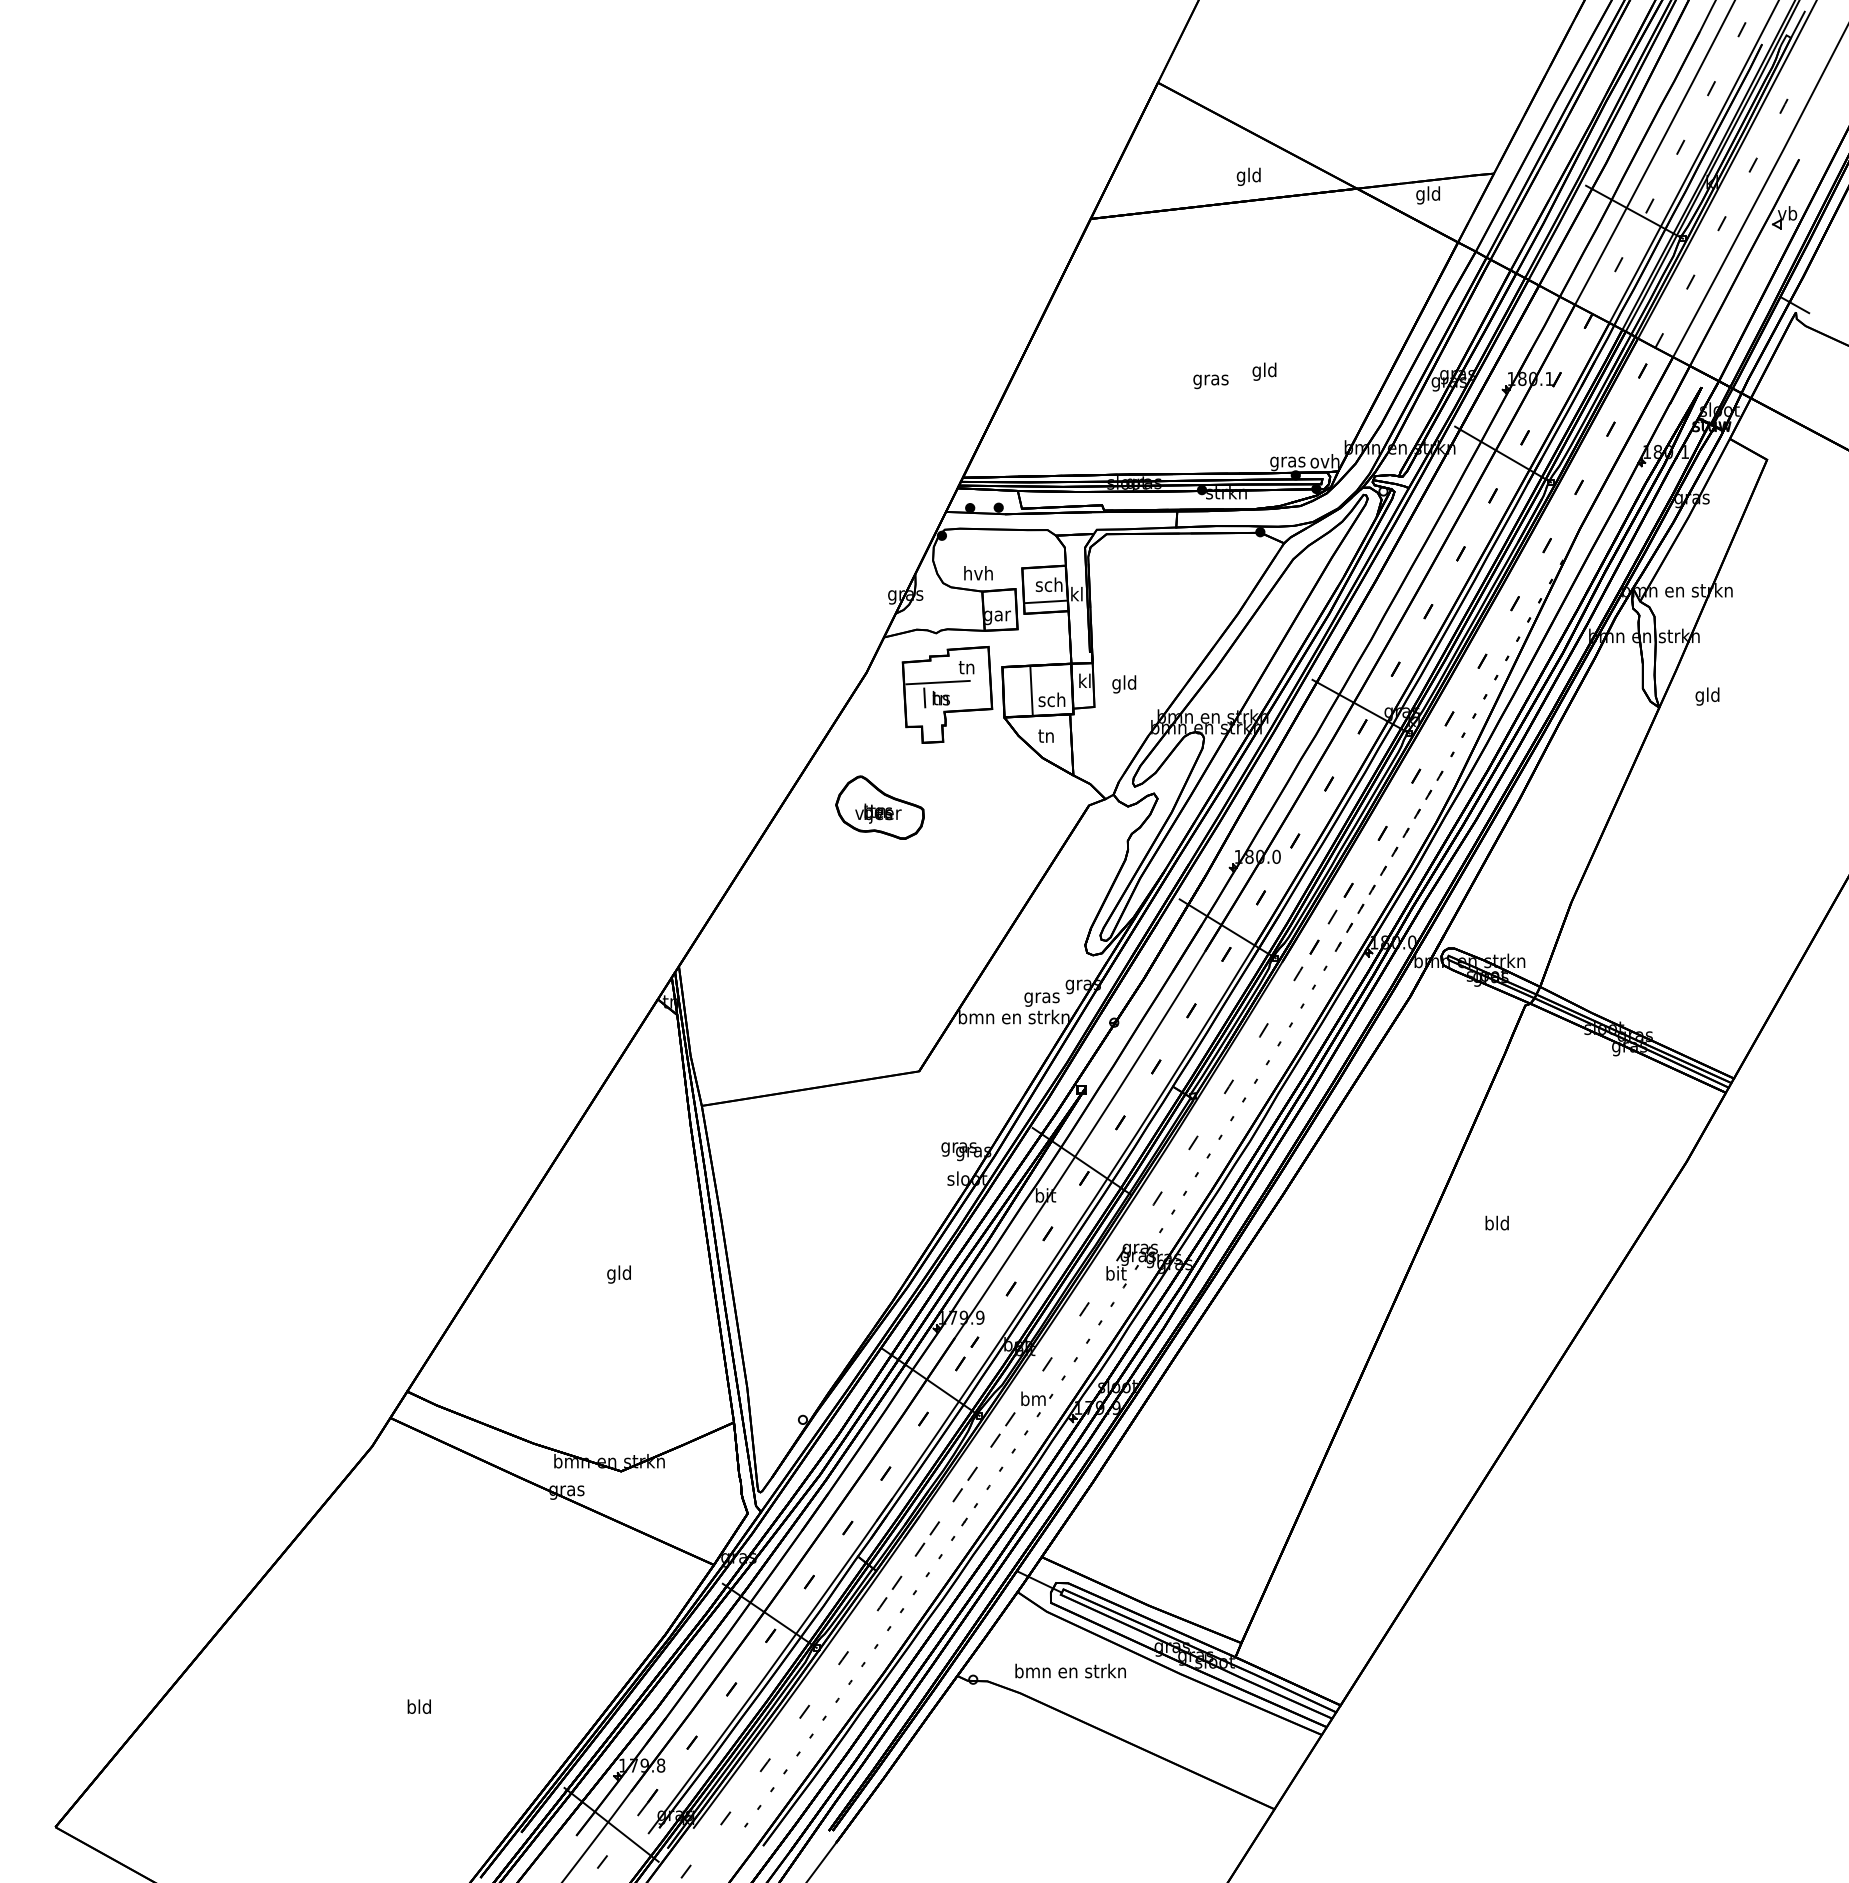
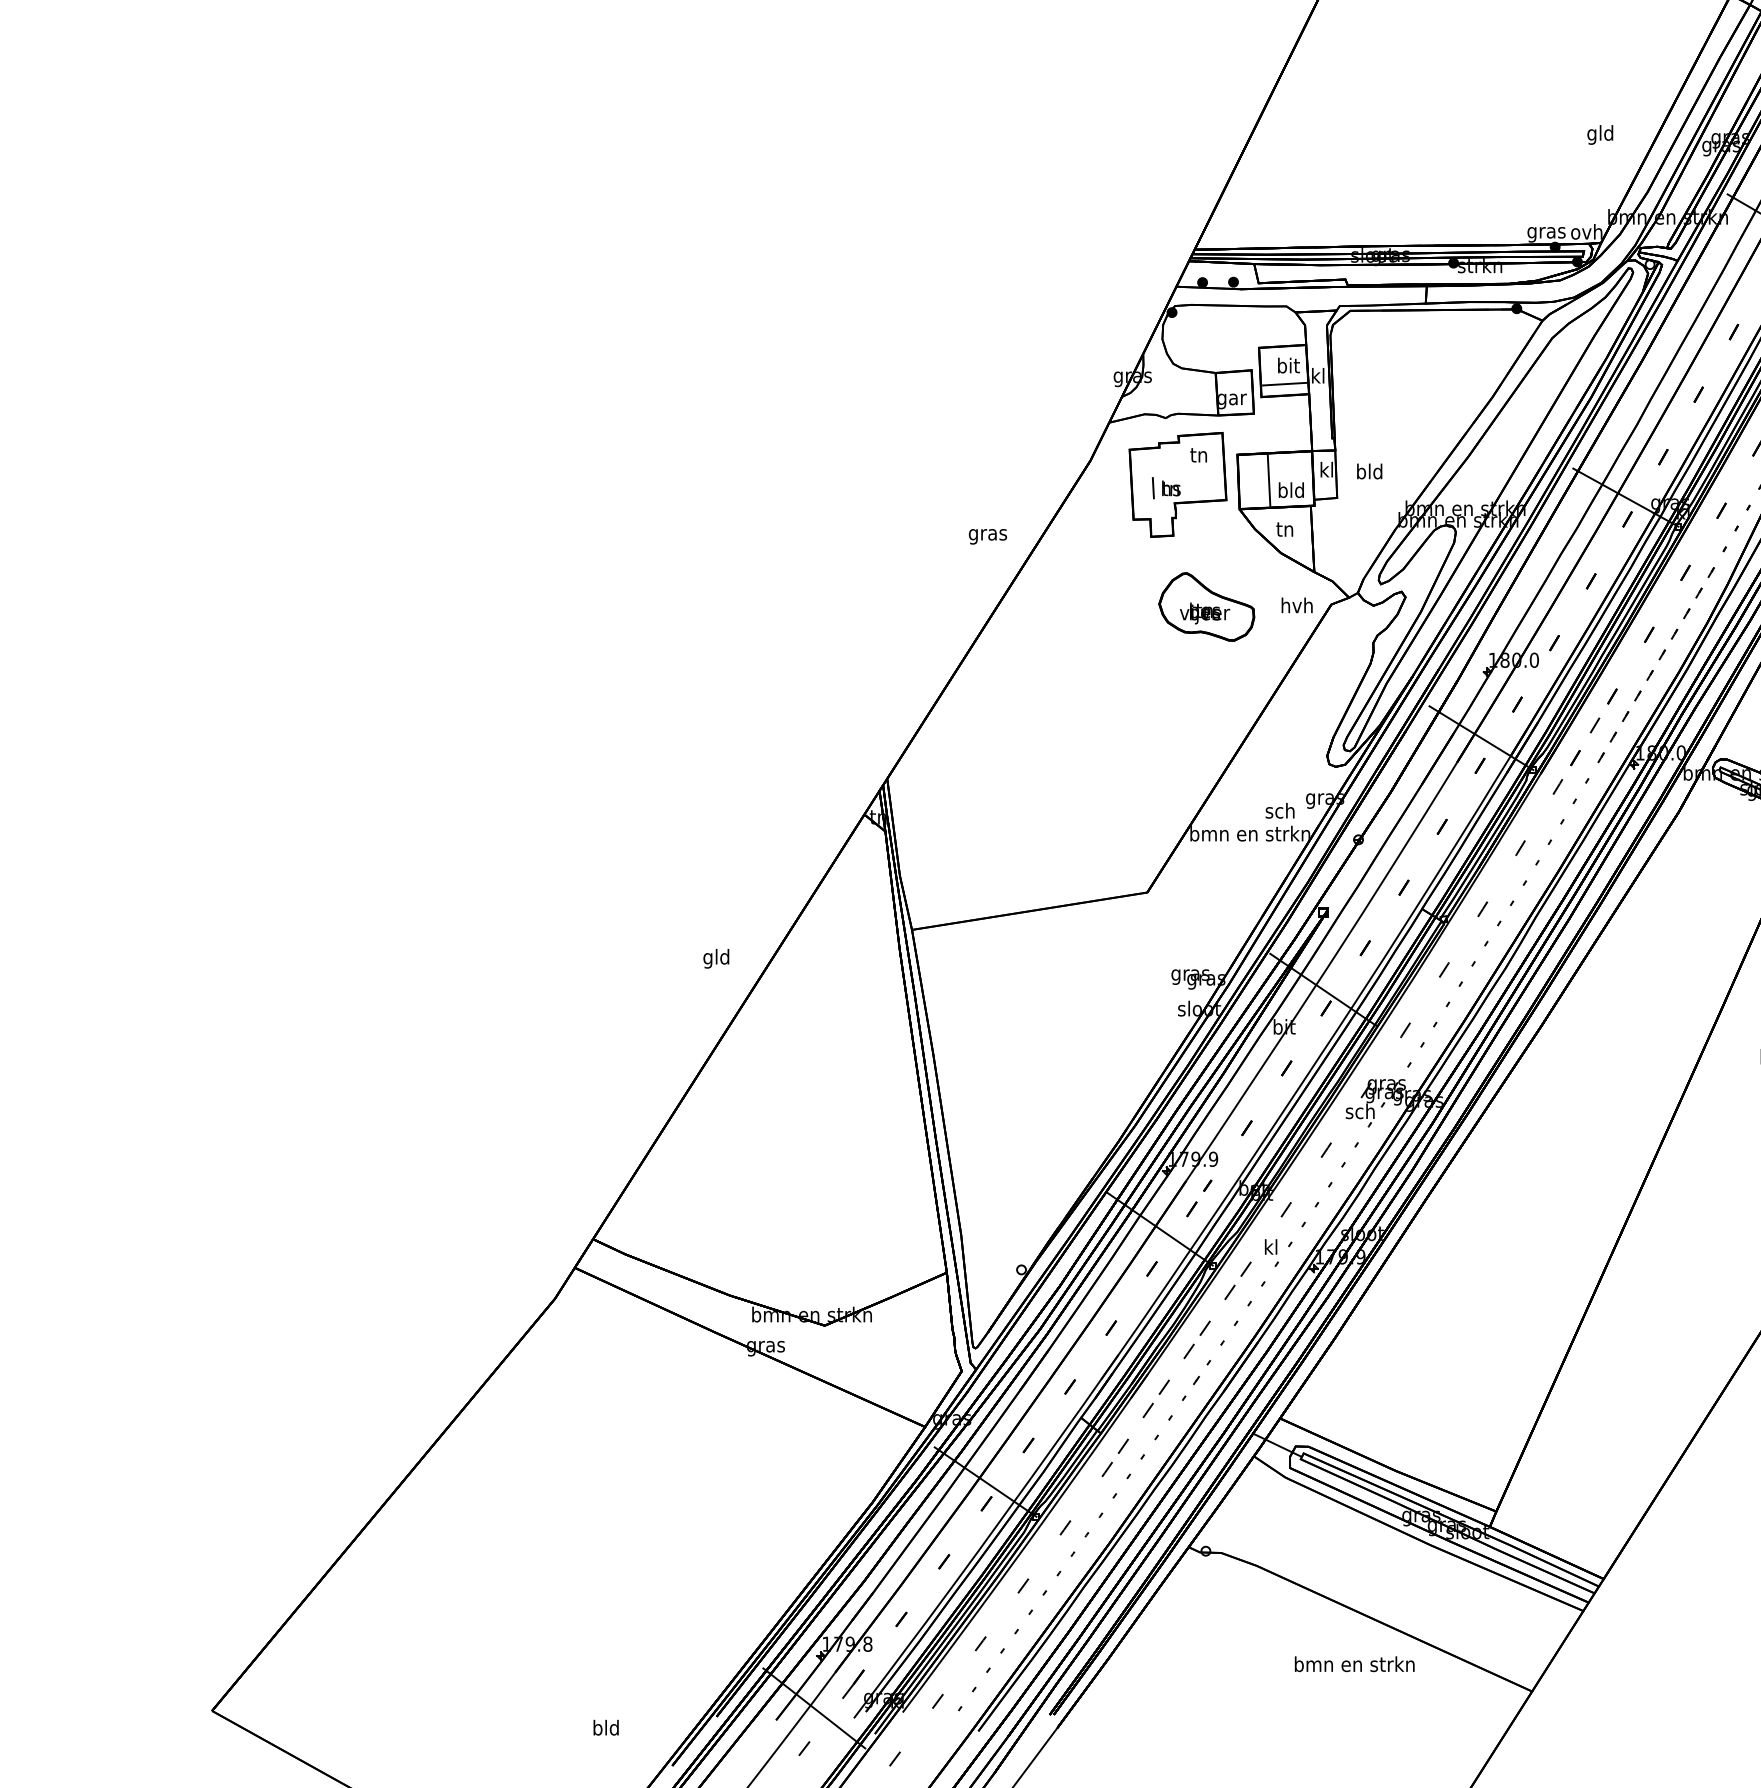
text: (1264, 371) -> (1600, 134), moved
text: (1210, 381) -> (987, 536), moved
text: (978, 573) -> (1297, 605), moved
text: (1048, 584) -> (1287, 365), sch -> bit
line: (937, 682) -> (1167, 471), removed
text: (1116, 684) -> (1361, 473), gld -> bld
text: (1051, 699) -> (1290, 489), sch -> bld
part: (879, 807) -> (1206, 606), moved
text: (1041, 997) -> (1279, 812), gras -> sch
text: (1115, 1273) -> (1359, 1111), bit -> sch
text: (618, 1274) -> (715, 958), moved
text: (1033, 1398) -> (1271, 1246), bm -> kl
text: (1070, 1670) -> (1354, 1663), moved
text: (418, 1706) -> (605, 1727), moved

